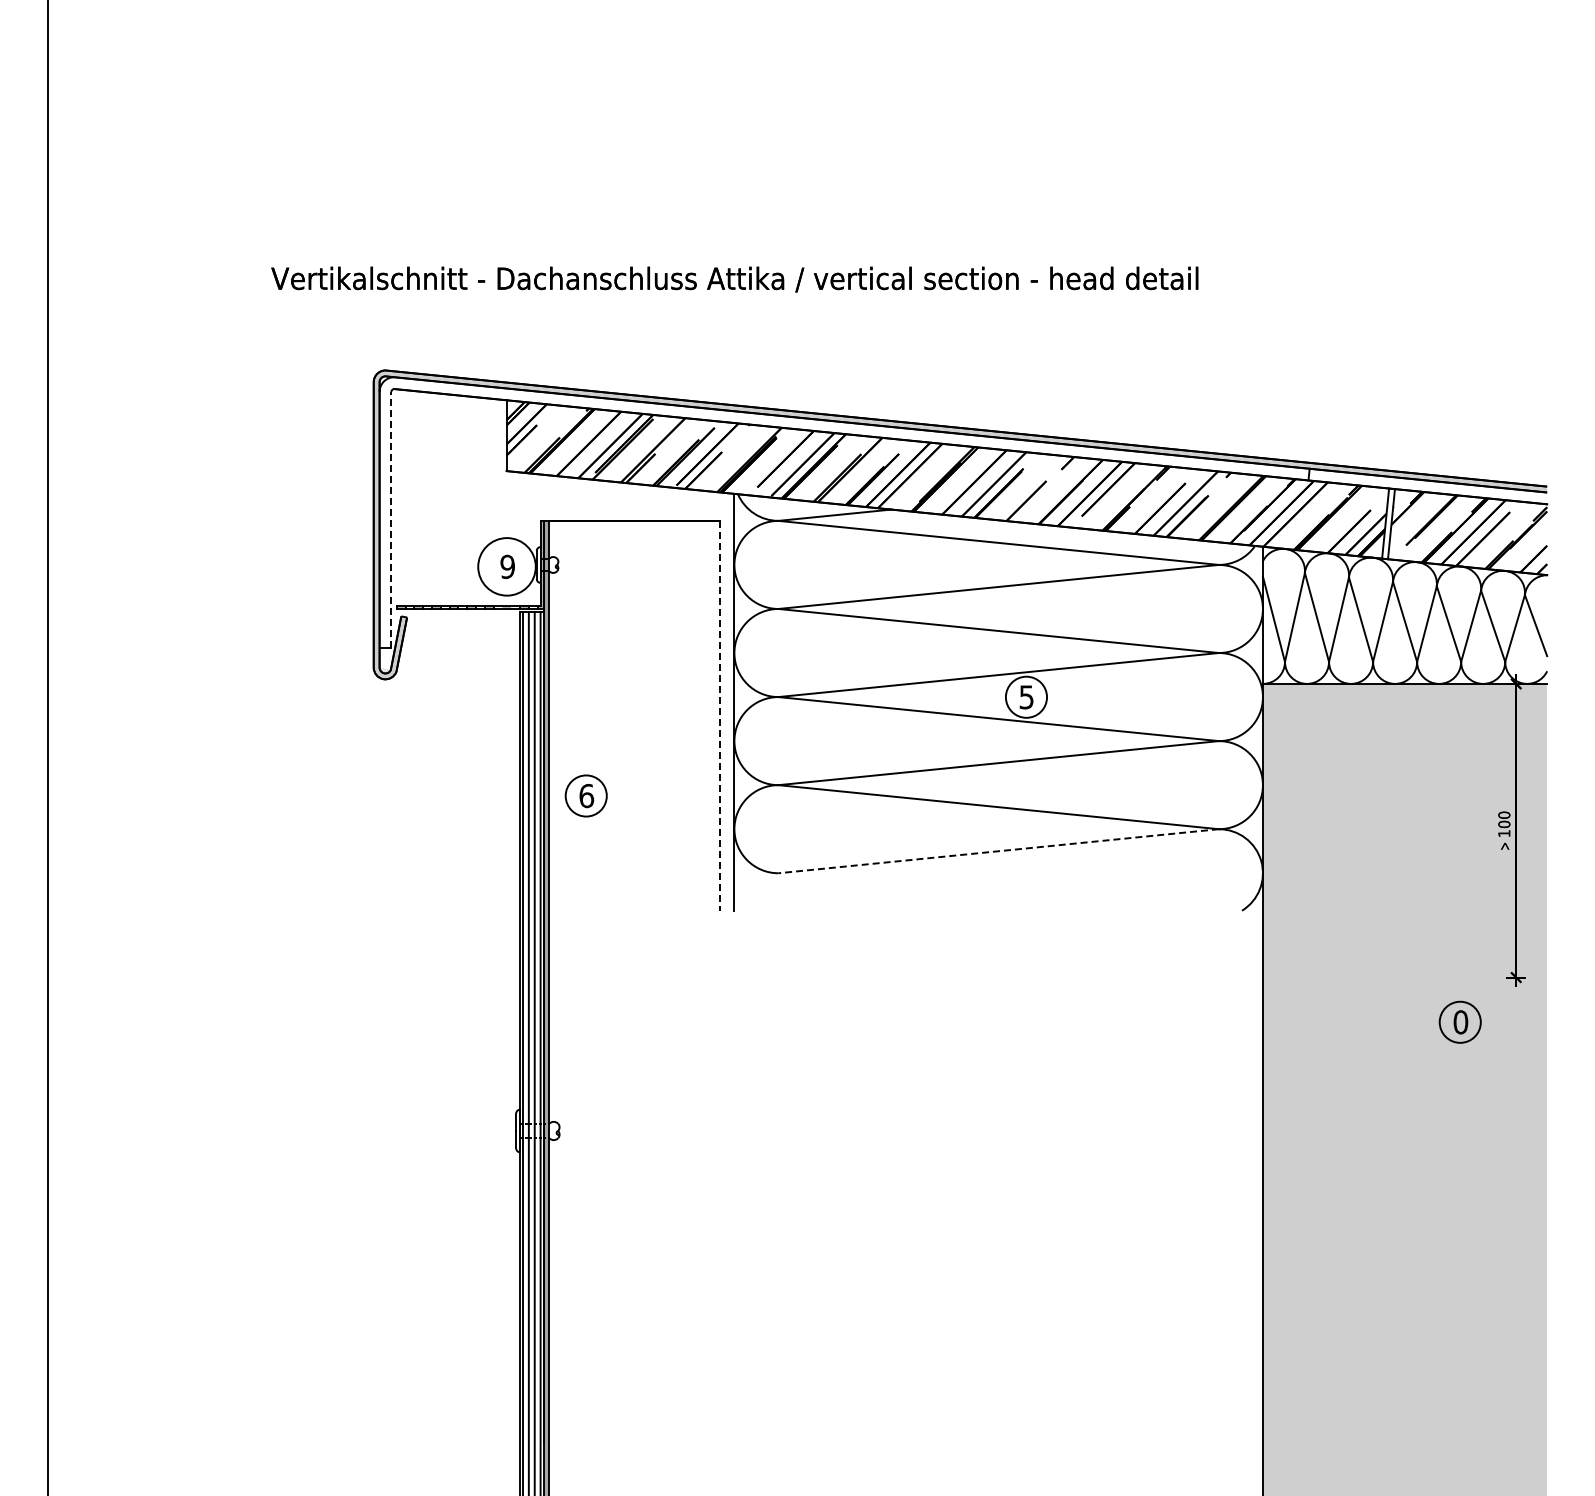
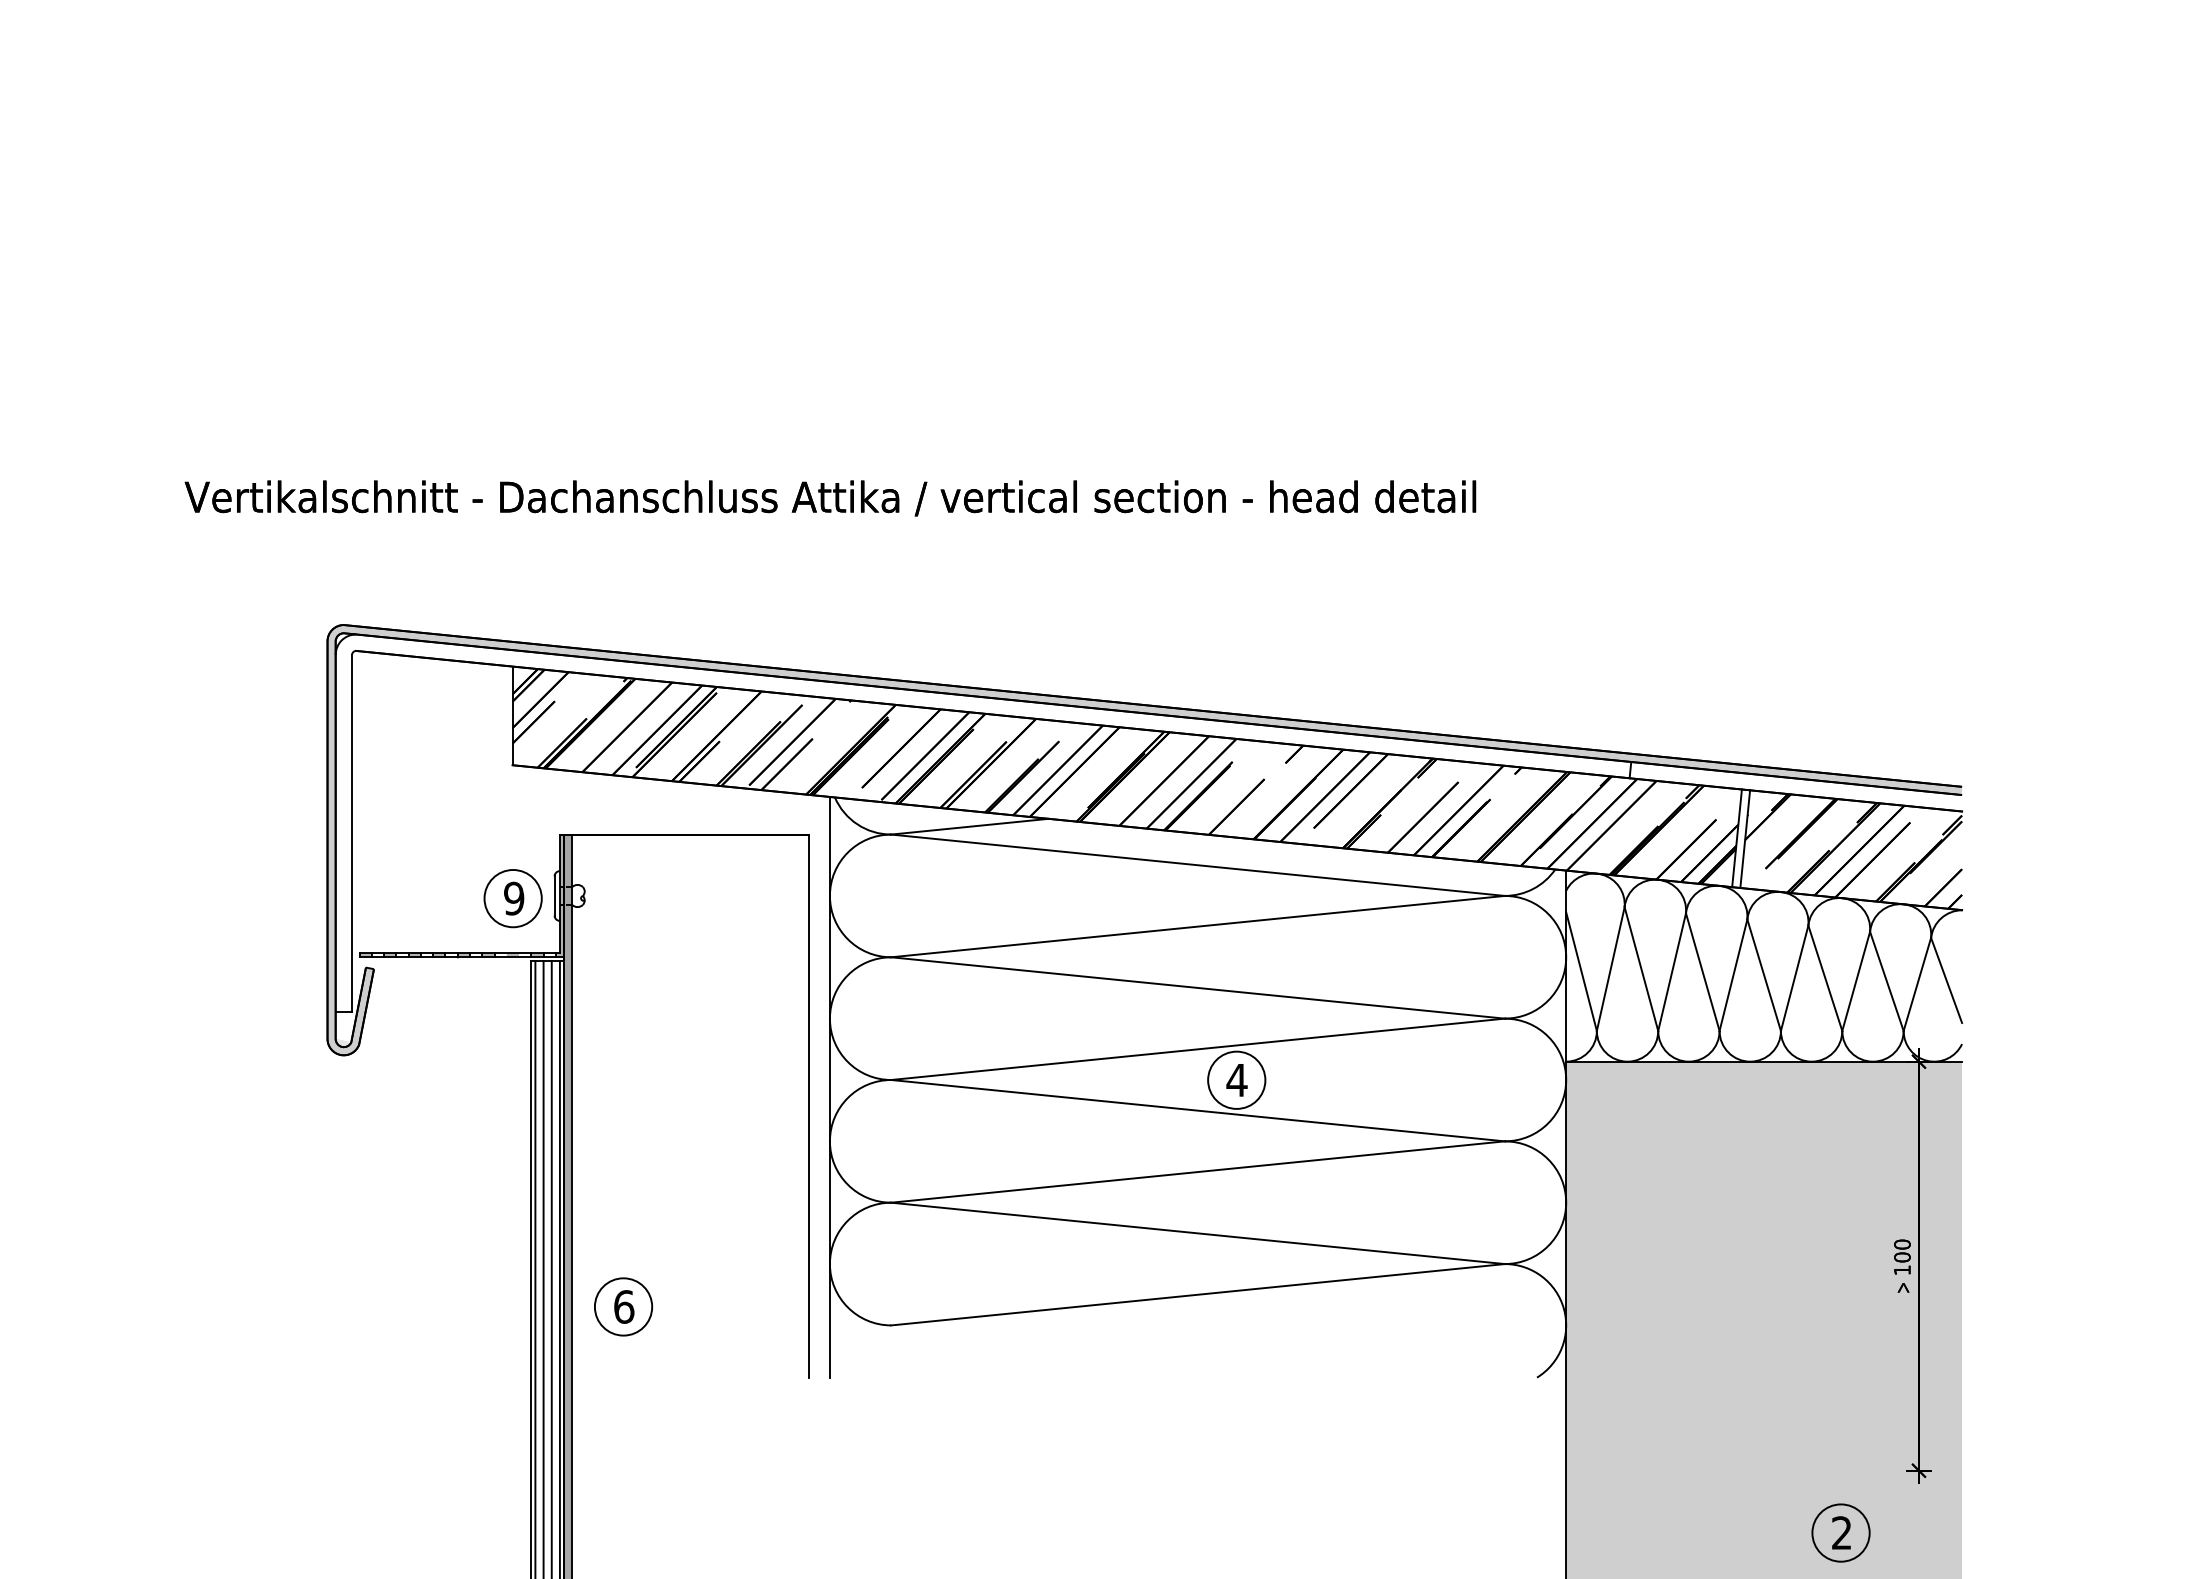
line: (391, 519) -> (352, 832), dashed -> solid
circle: (506, 566) -> (512, 898), size x0.71
text: (1026, 697) -> (1236, 1080), 5 -> 4
line: (719, 715) -> (809, 1105), dashed -> solid
part: (585, 795) -> (622, 1306), moved
line: (998, 851) -> (1197, 1295), dashed -> solid
text: (1460, 1022) -> (1841, 1533), 0 -> 2

